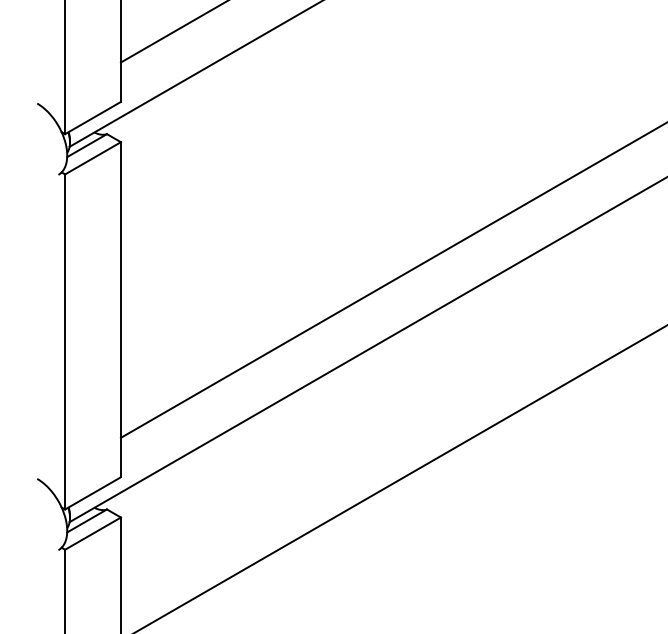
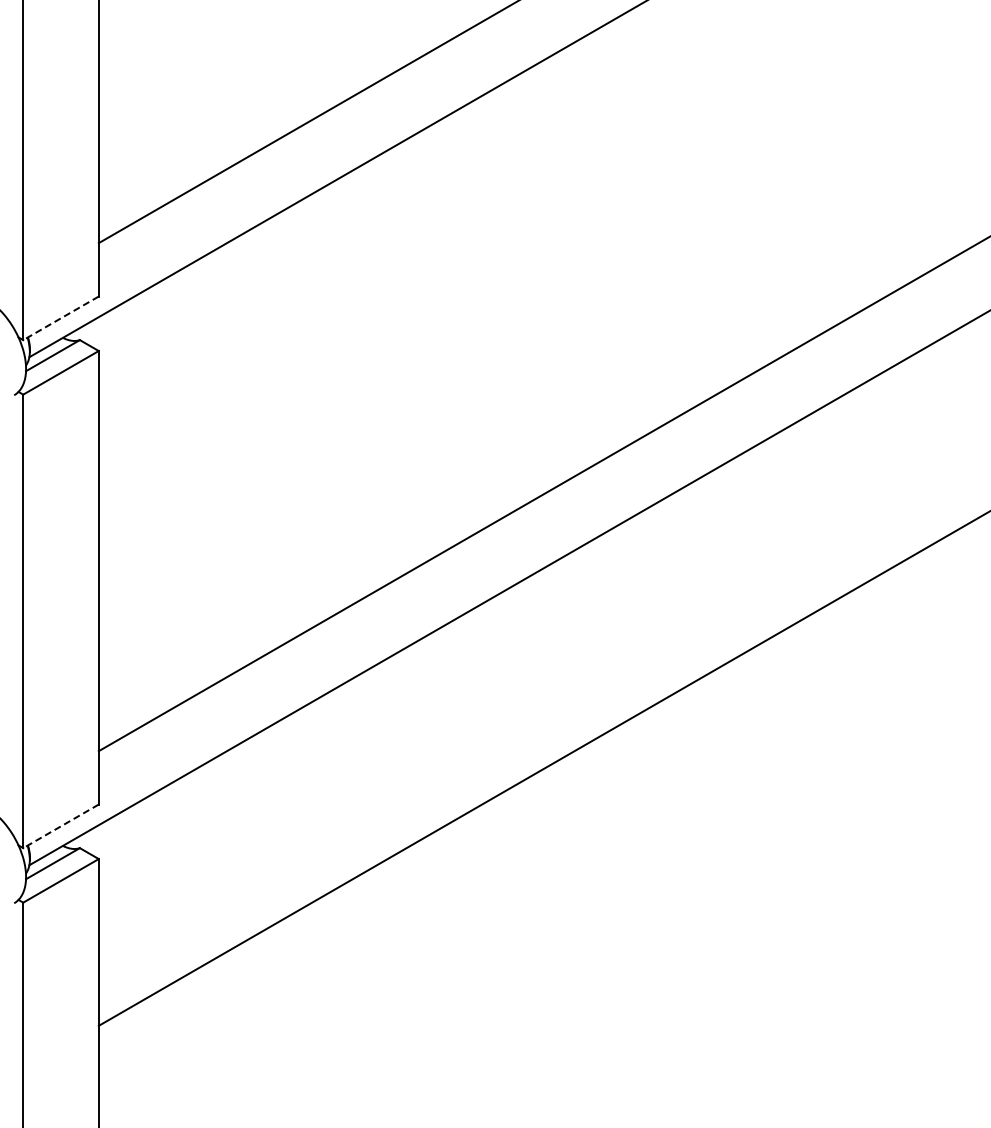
line: (93, 118) -> (61, 318), solid -> dashed
line: (93, 493) -> (61, 826), solid -> dashed

